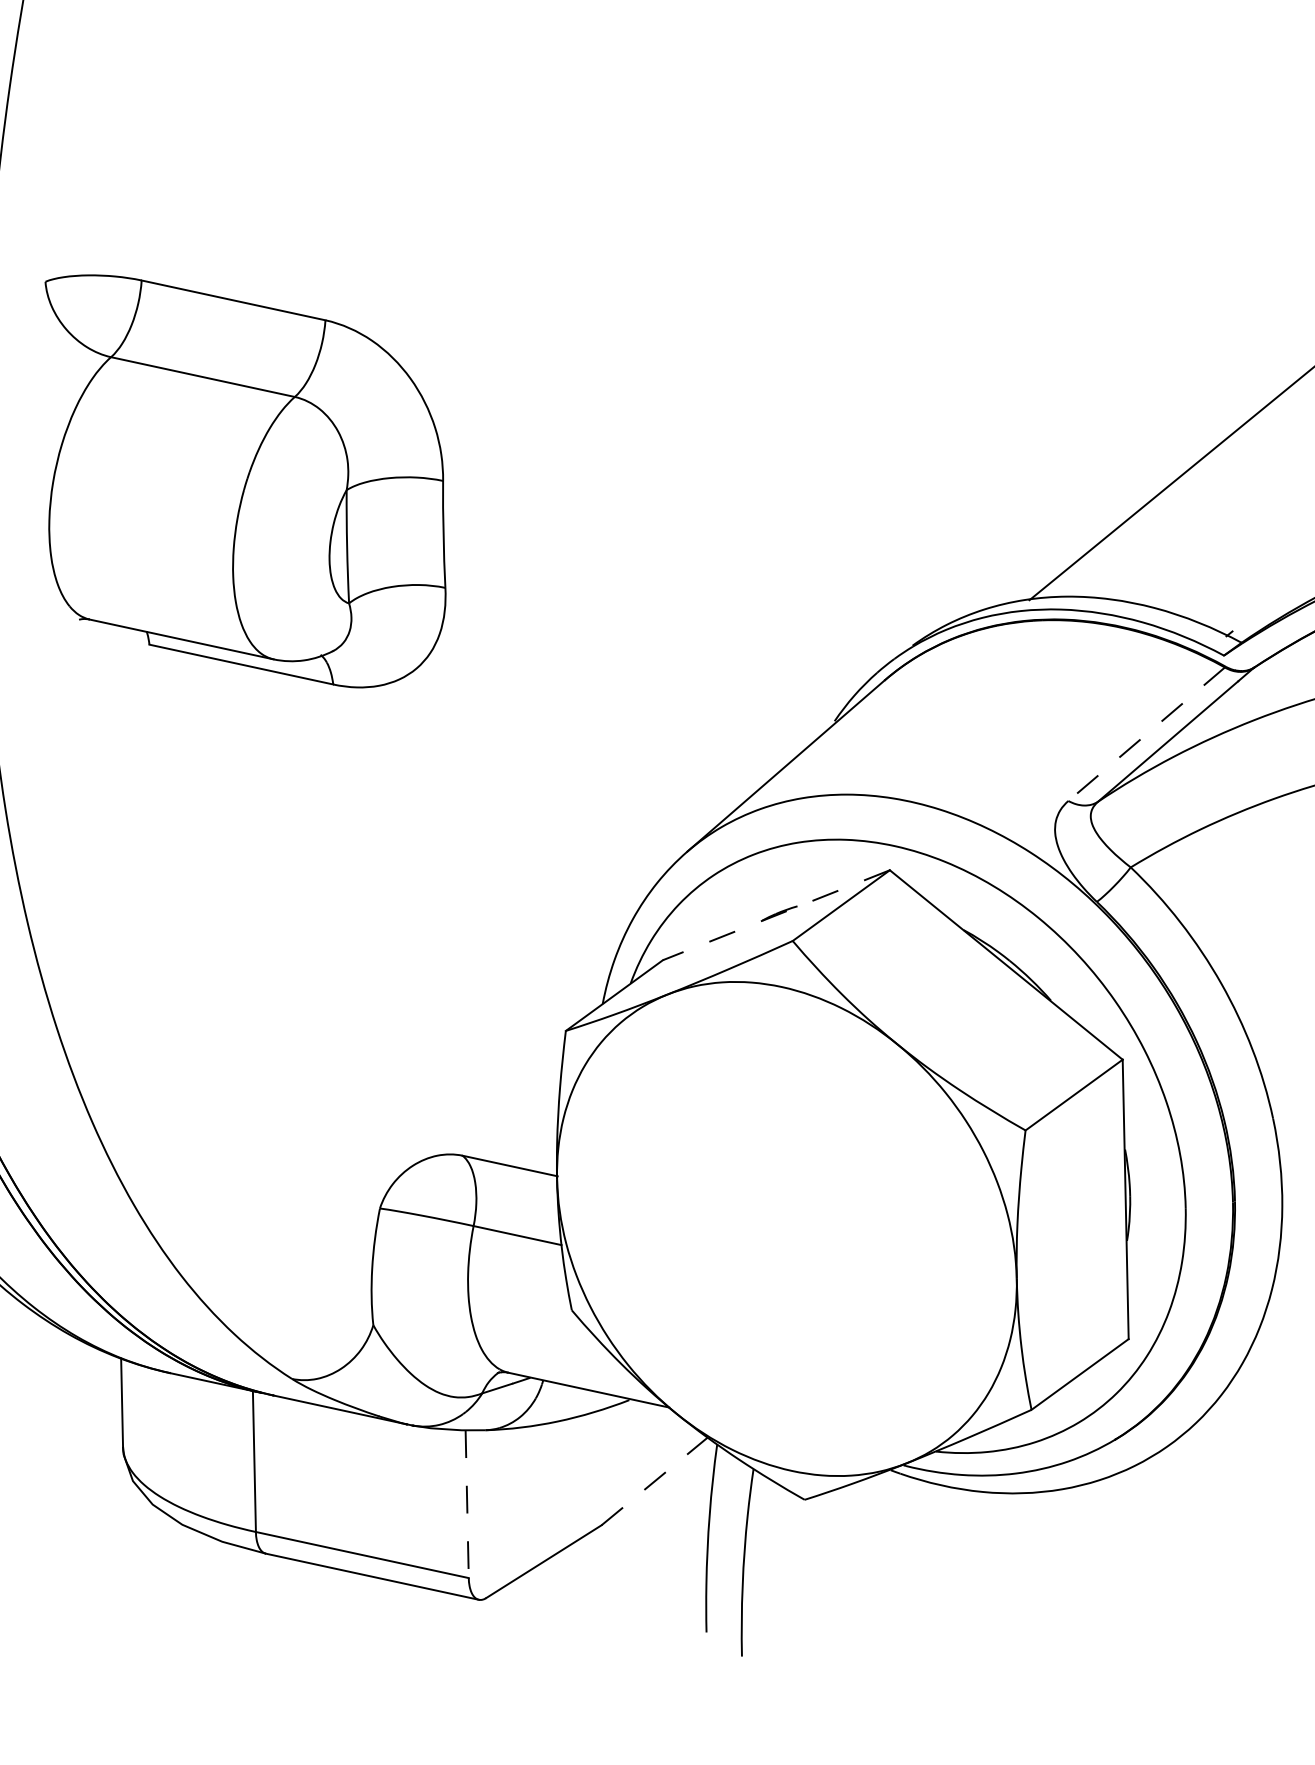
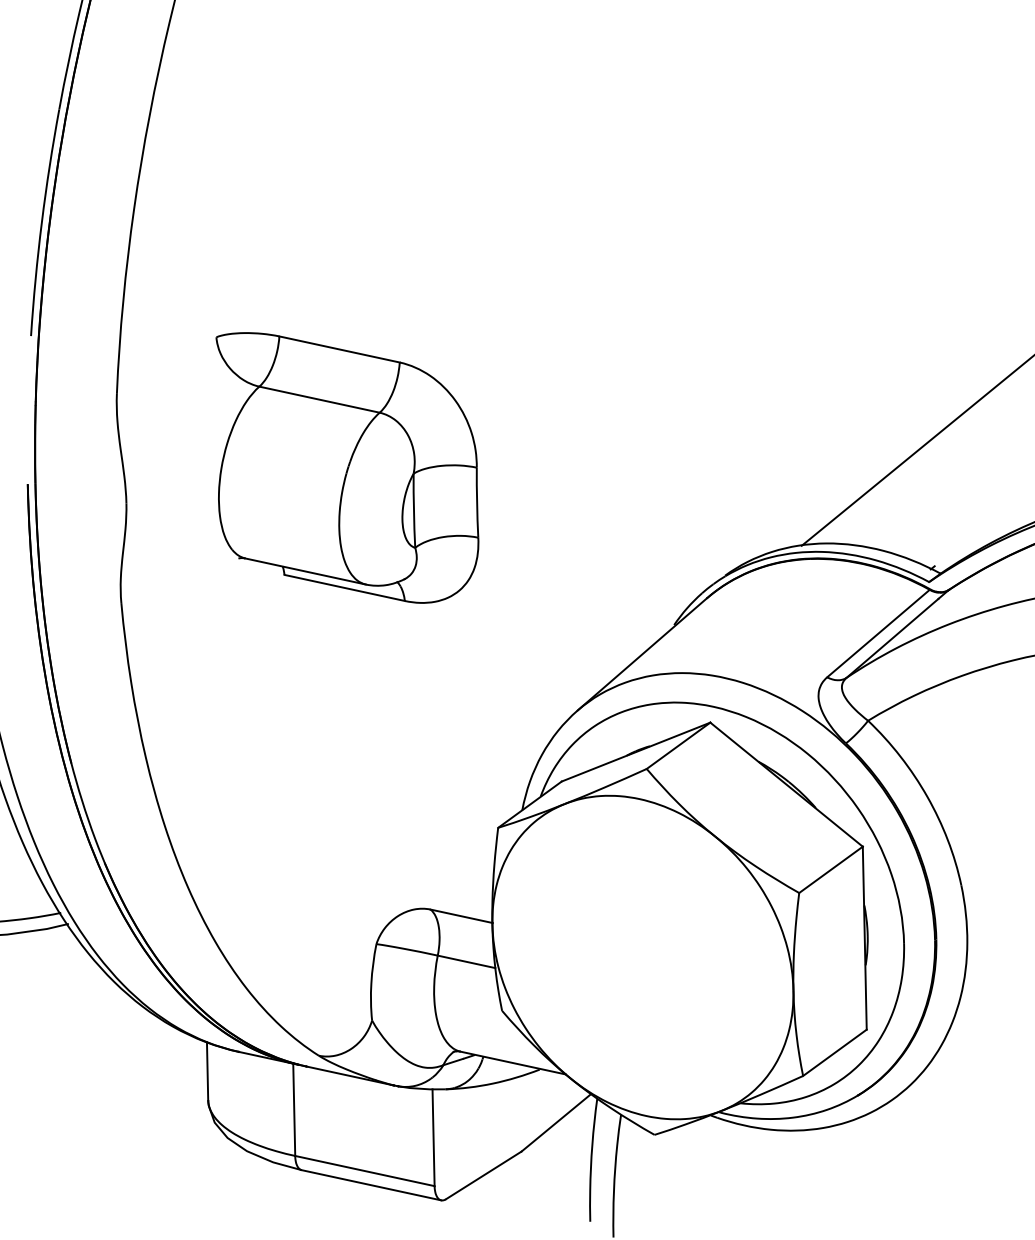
part: (245, 480) -> (347, 467), moved
line: (1146, 734) -> (878, 633), dashed -> solid
line: (777, 915) -> (636, 752), dashed -> solid
line: (654, 1480) -> (556, 1122), dashed -> solid
line: (467, 1505) -> (433, 1138), dashed -> solid

